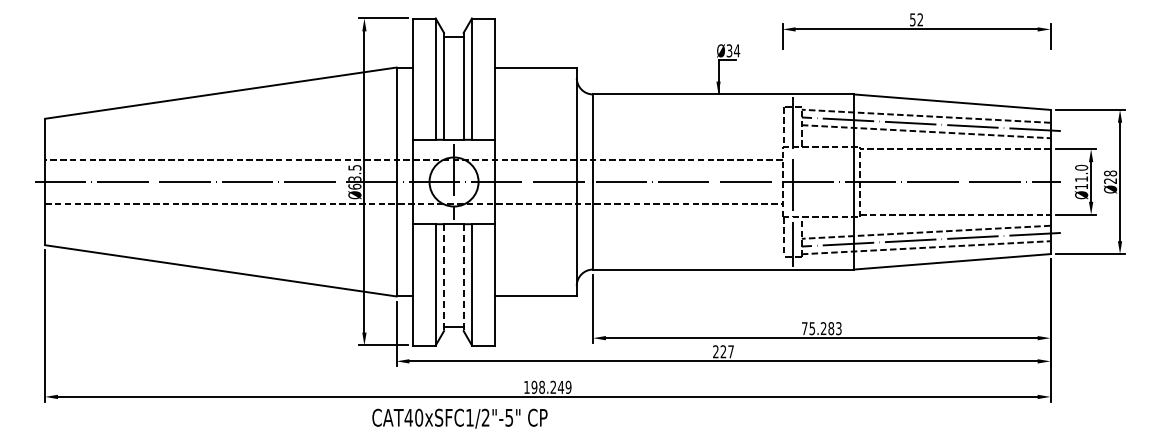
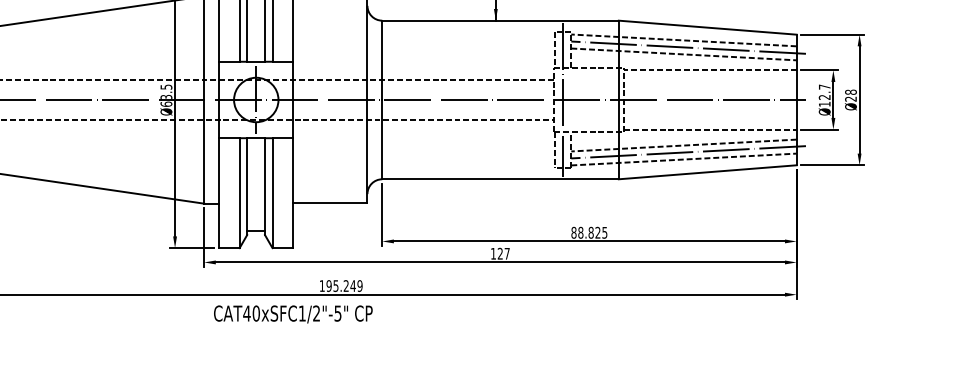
text: (1081, 173) -> (824, 92), Ø11.0 -> Ø12.7
line: (444, 278) -> (247, 187), dashed -> solid
line: (463, 278) -> (264, 187), dashed -> solid
text: (821, 328) -> (589, 232), 75.283 -> 88.825
text: (715, 351) -> (493, 253), 227 -> 127
text: (541, 386) -> (335, 285), 198.249 -> 195.249
text: (459, 418) -> (292, 314), moved

